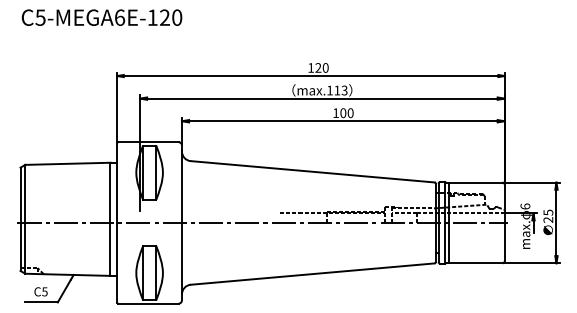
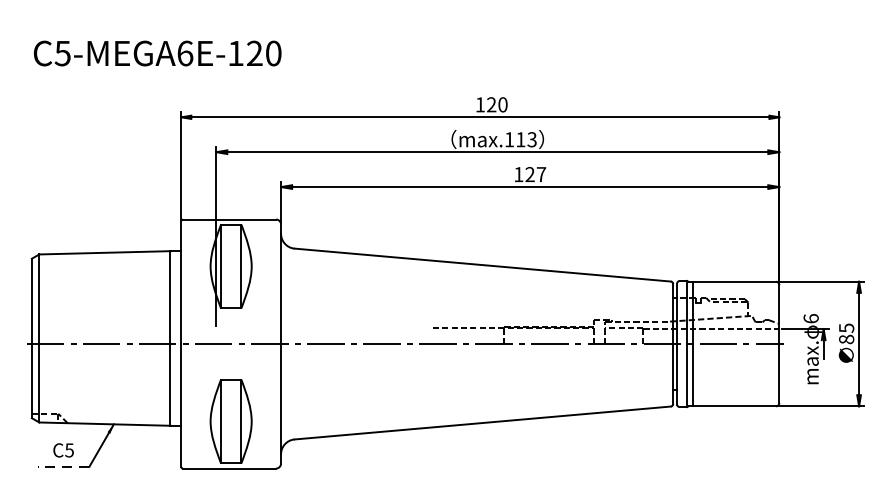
text: (101, 17) -> (156, 53), moved
text: (346, 113) -> (535, 175), 100 -> 127
text: (548, 219) -> (846, 338), 25 -> 85
line: (41, 302) -> (64, 466), solid -> dashed

